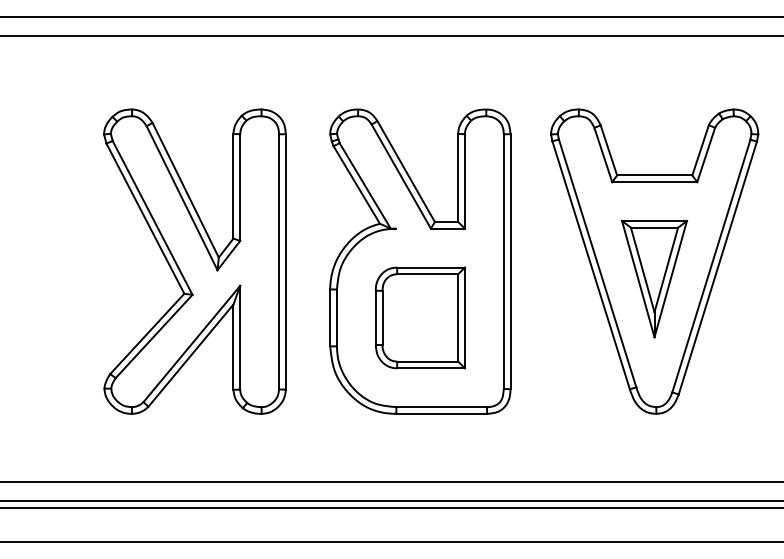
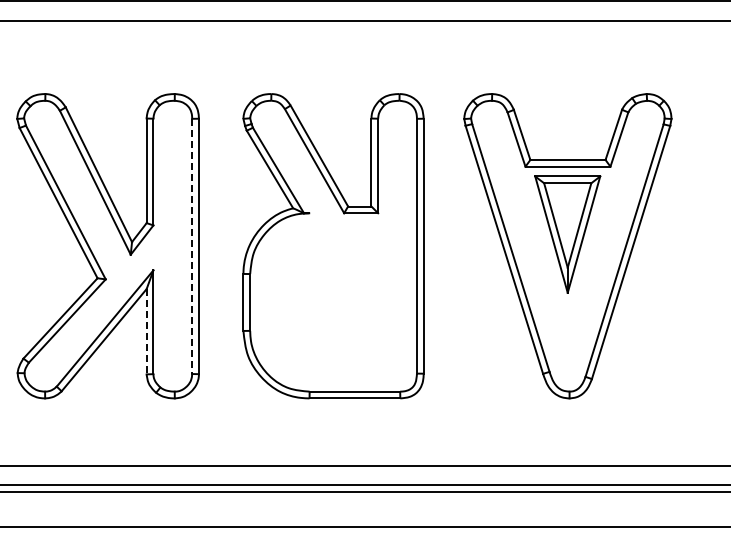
line: (279, 261) -> (192, 246), solid -> dashed
part: (654, 278) -> (567, 234), moved
part: (419, 317) -> (332, 302), removed
line: (233, 347) -> (146, 332), solid -> dashed

